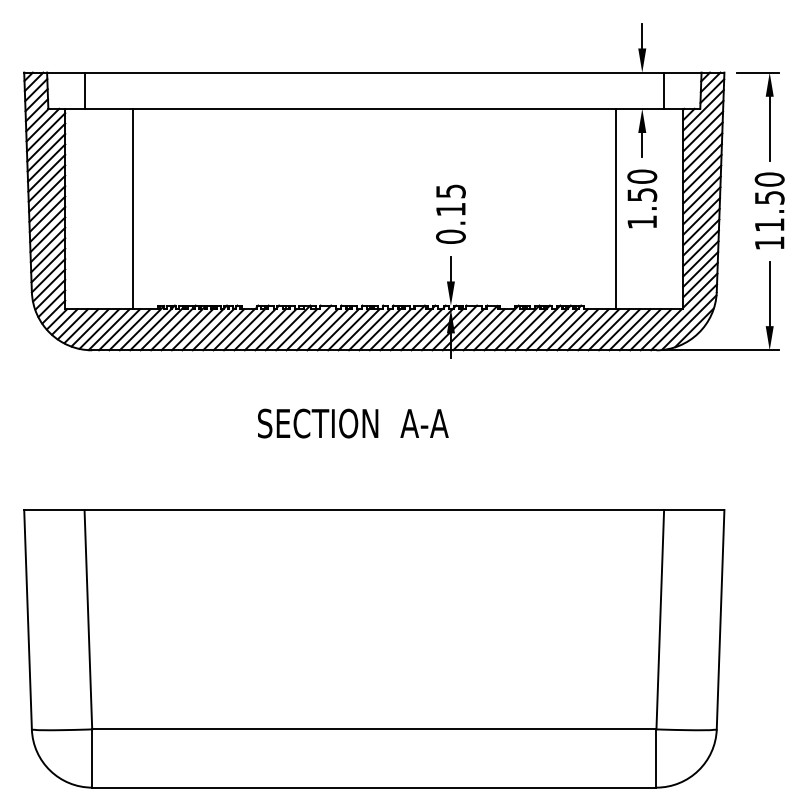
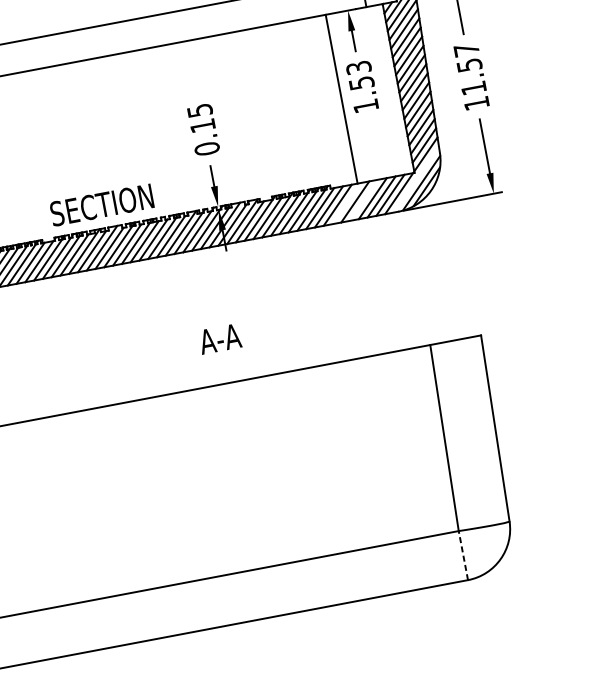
text: (642, 176) -> (359, 67), 1.50 -> 1.53
text: (769, 179) -> (466, 49), 11.50 -> 11.57
line: (684, 317) -> (416, 179), removed
line: (598, 329) -> (346, 203), removed
line: (619, 329) -> (363, 200), removed
text: (318, 423) -> (102, 205), moved
text: (424, 423) -> (220, 338), moved
line: (656, 758) -> (463, 555), solid -> dashed

